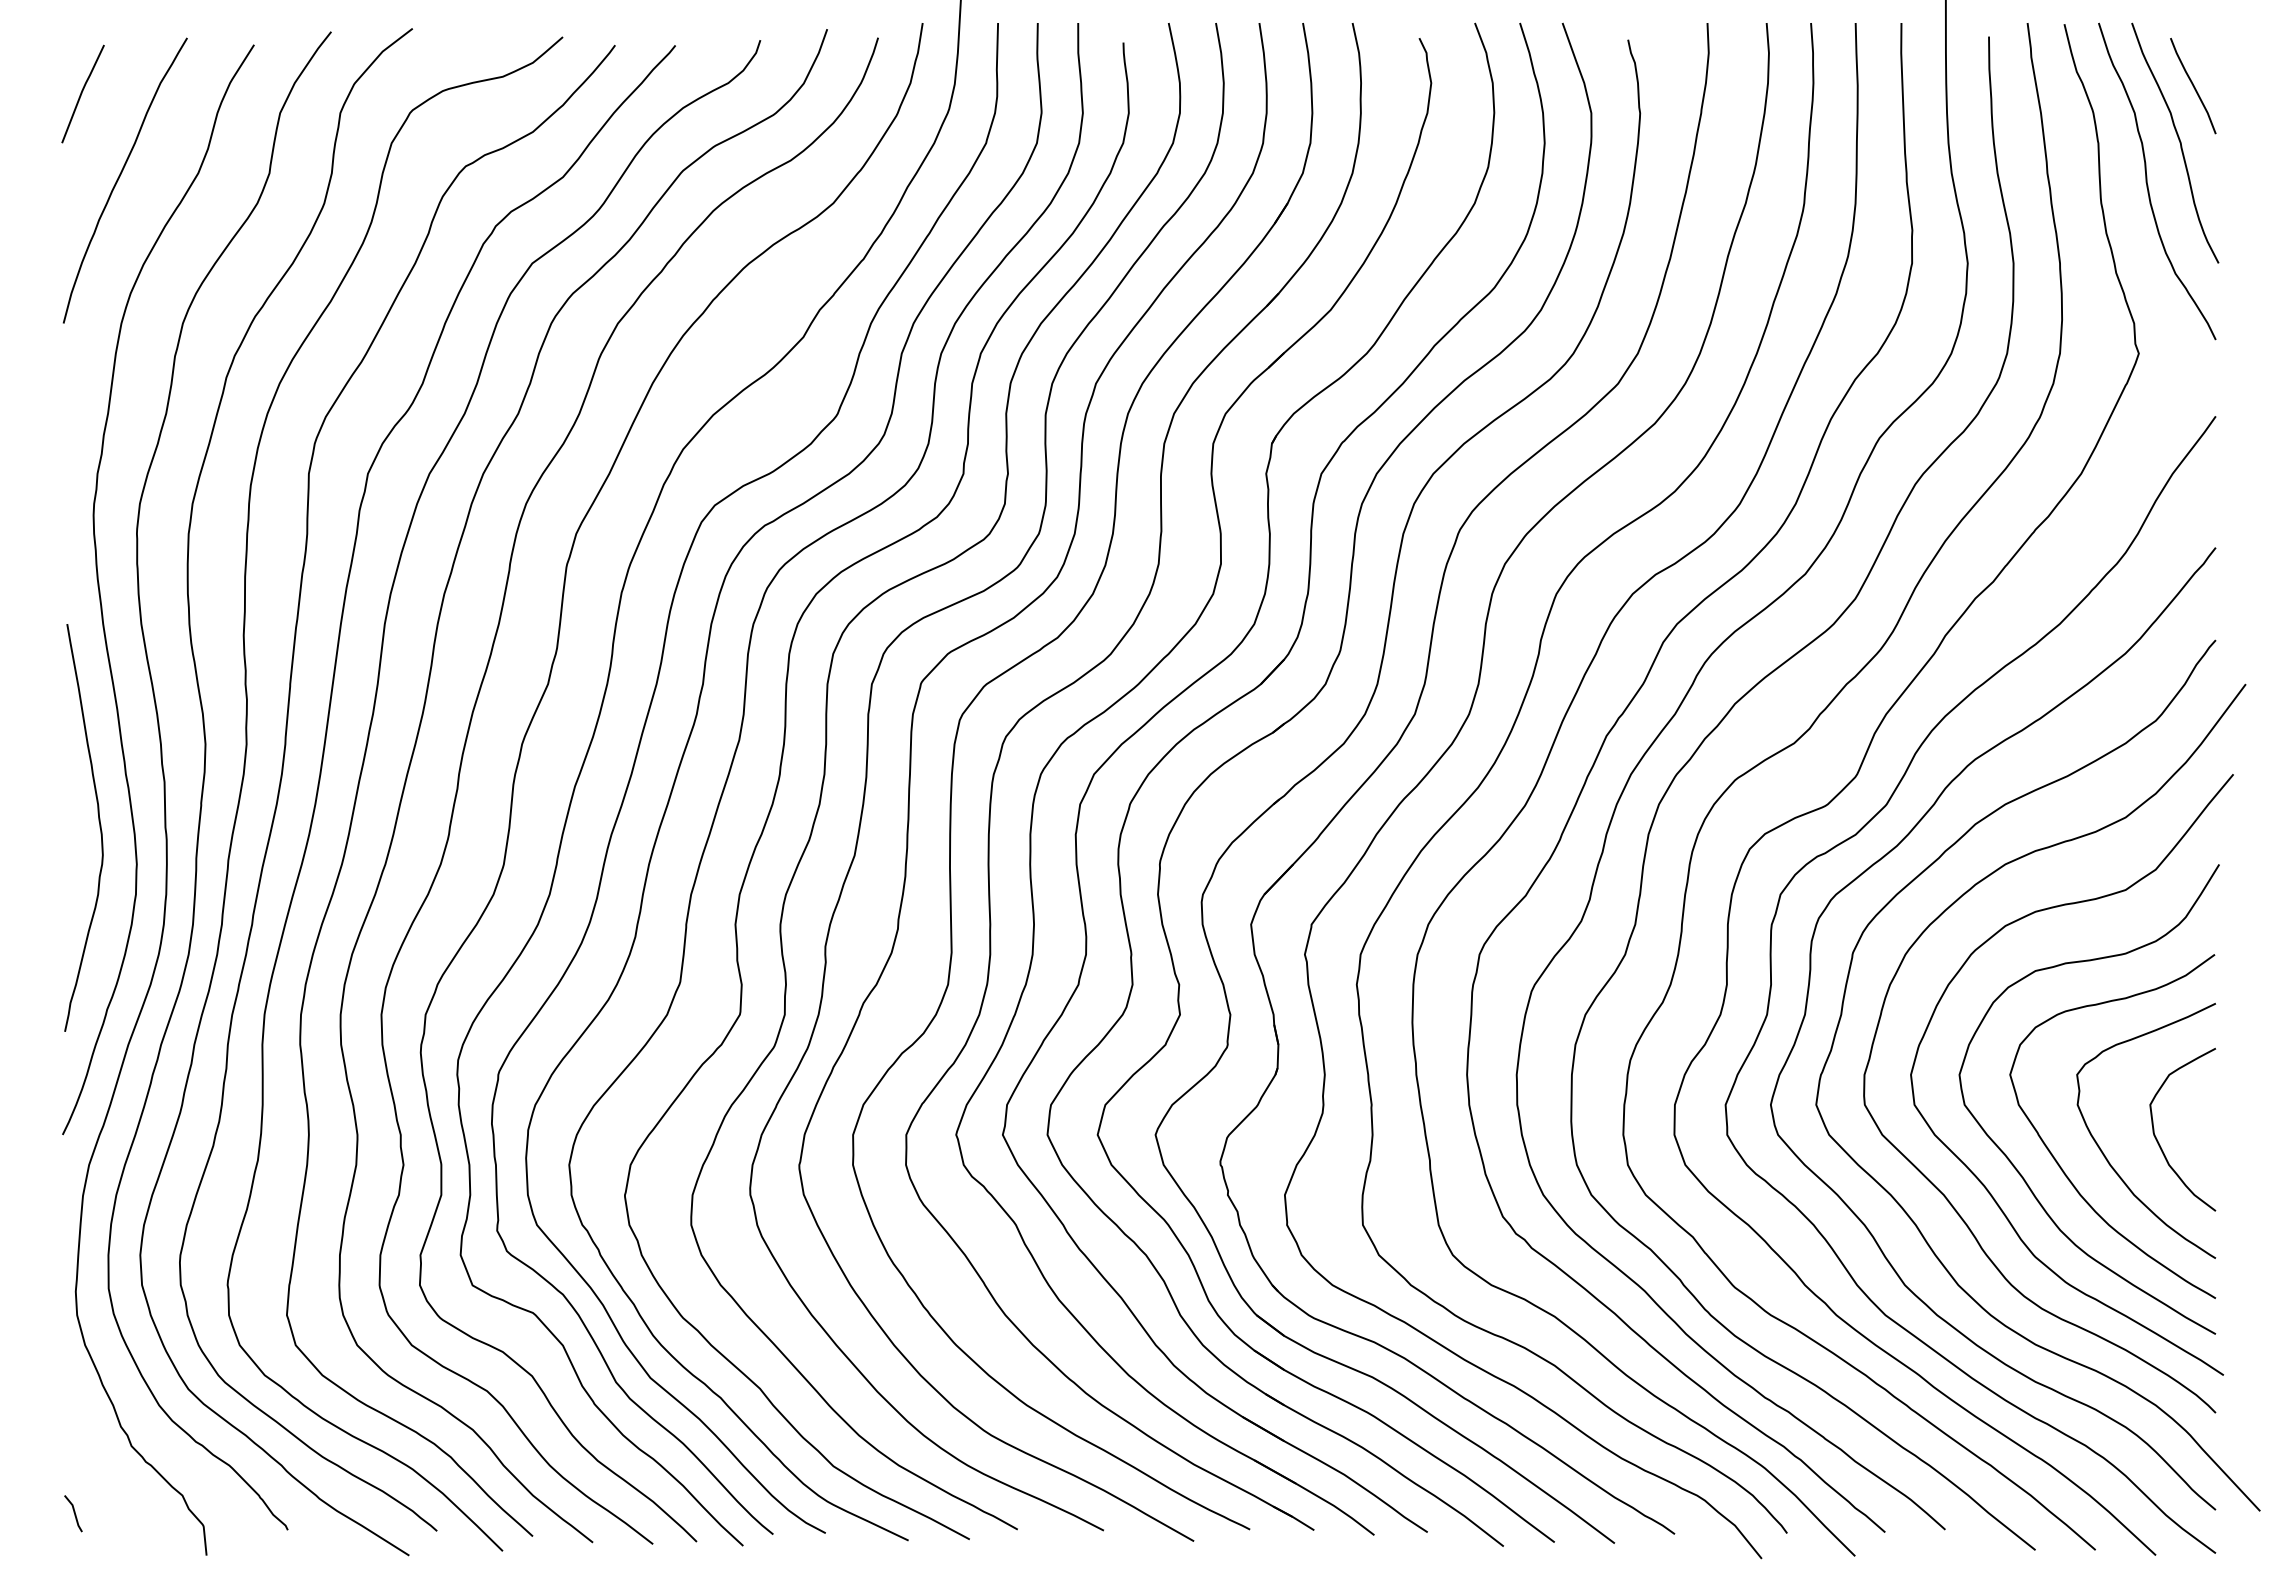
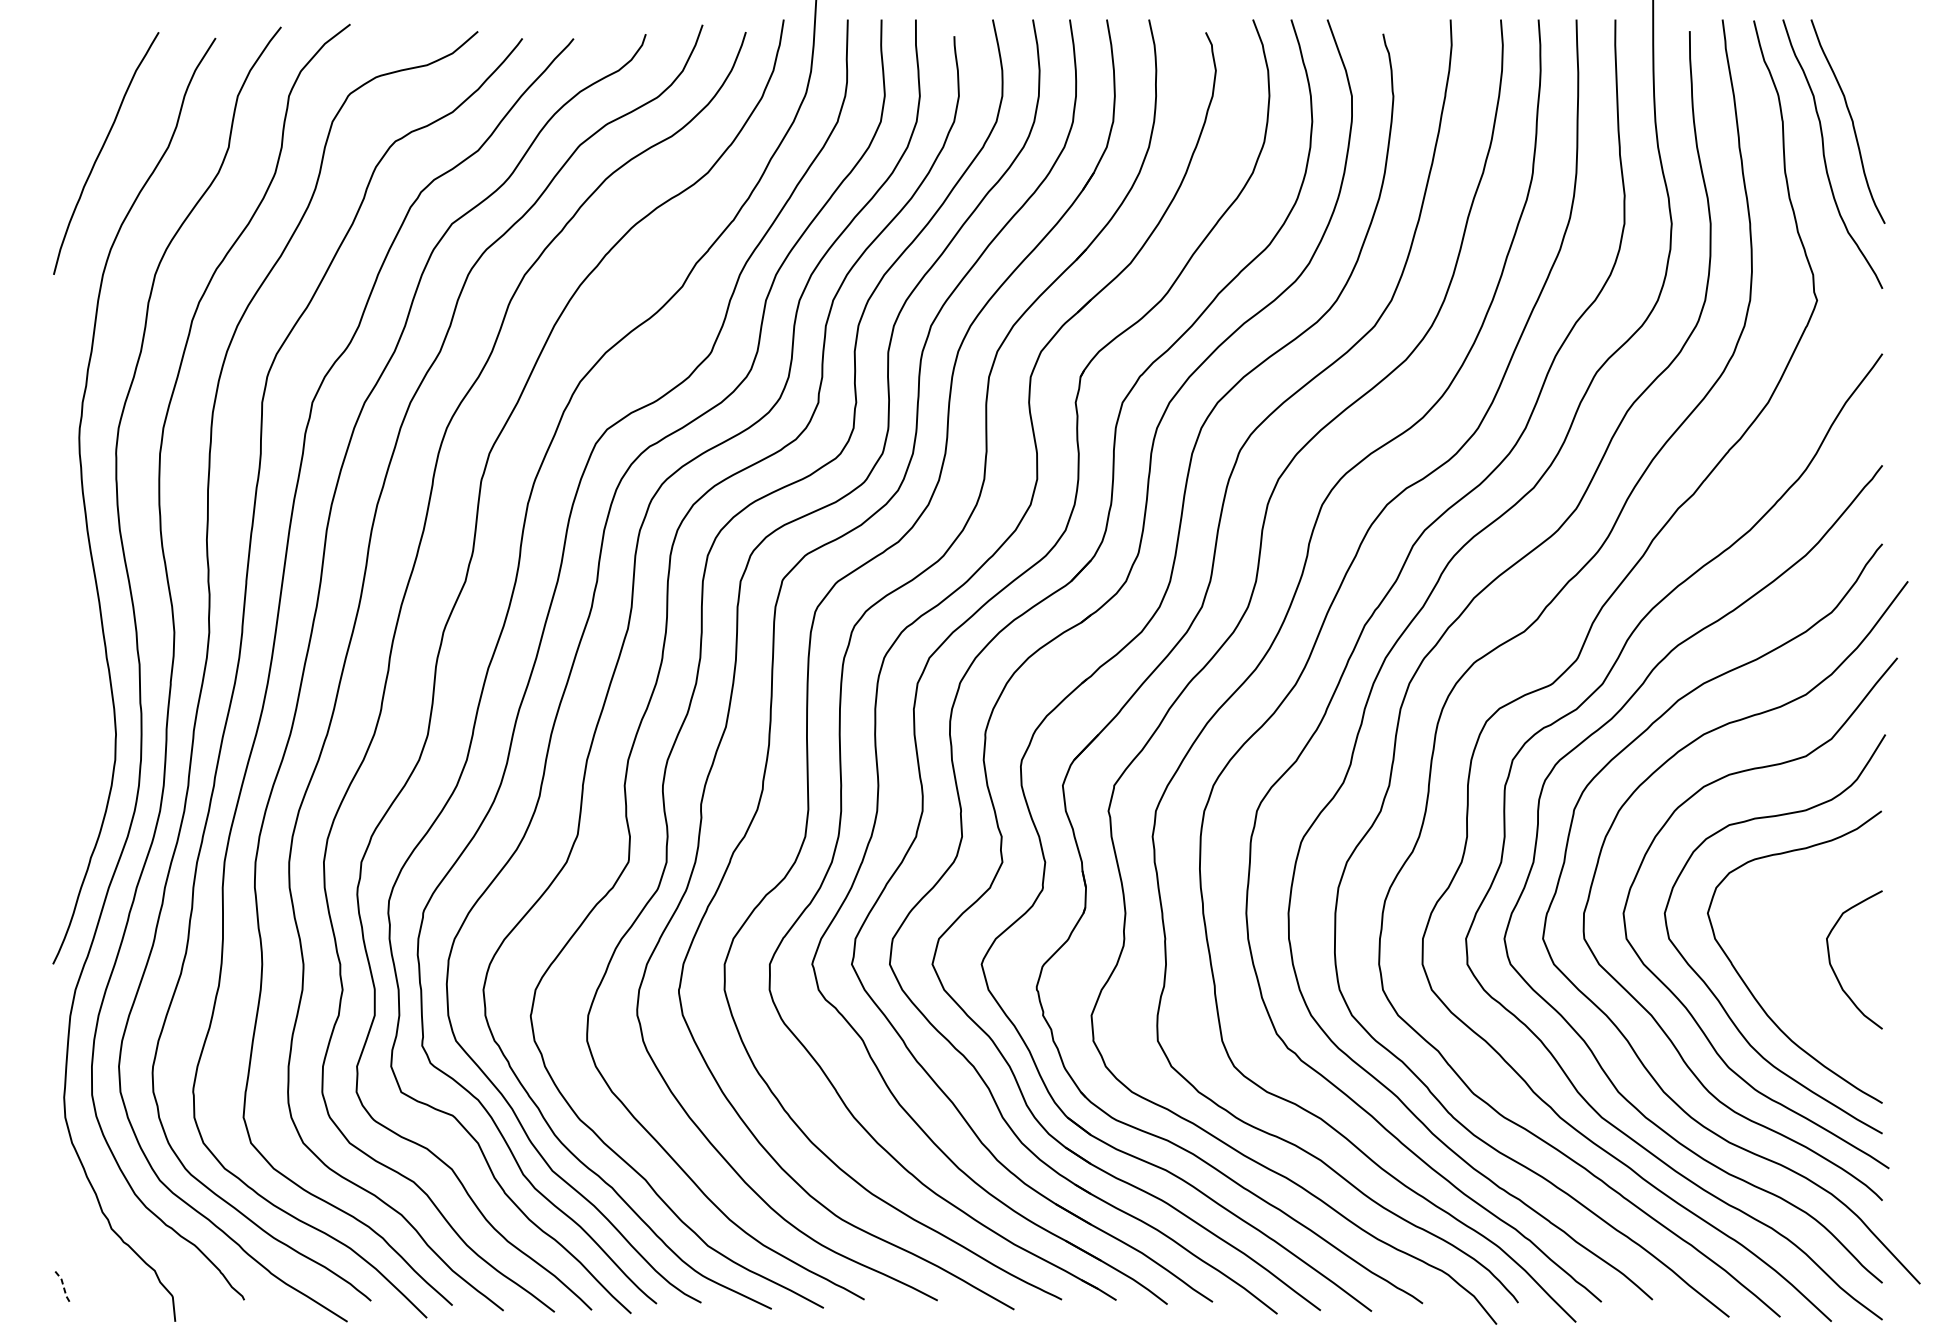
curve: (2193, 86) -> (1863, 73), removed
line: (82, 93) -> (69, 79), removed
curve: (99, 827) -> (84, 703), removed
curve: (2104, 1153) -> (1787, 980), removed
line: (74, 1512) -> (63, 1285), solid -> dashed

